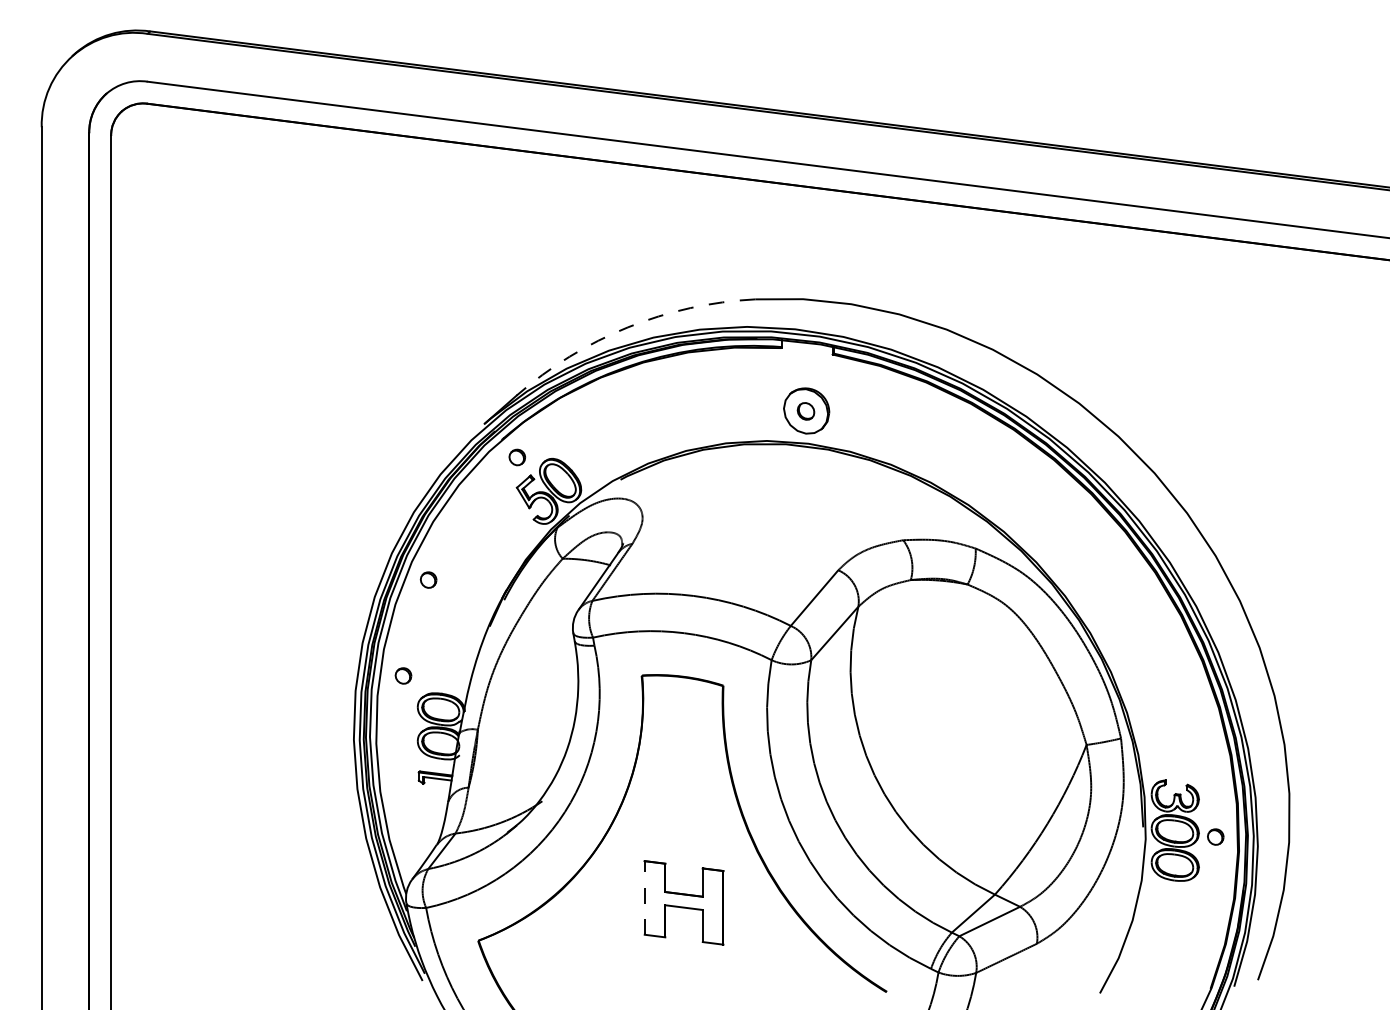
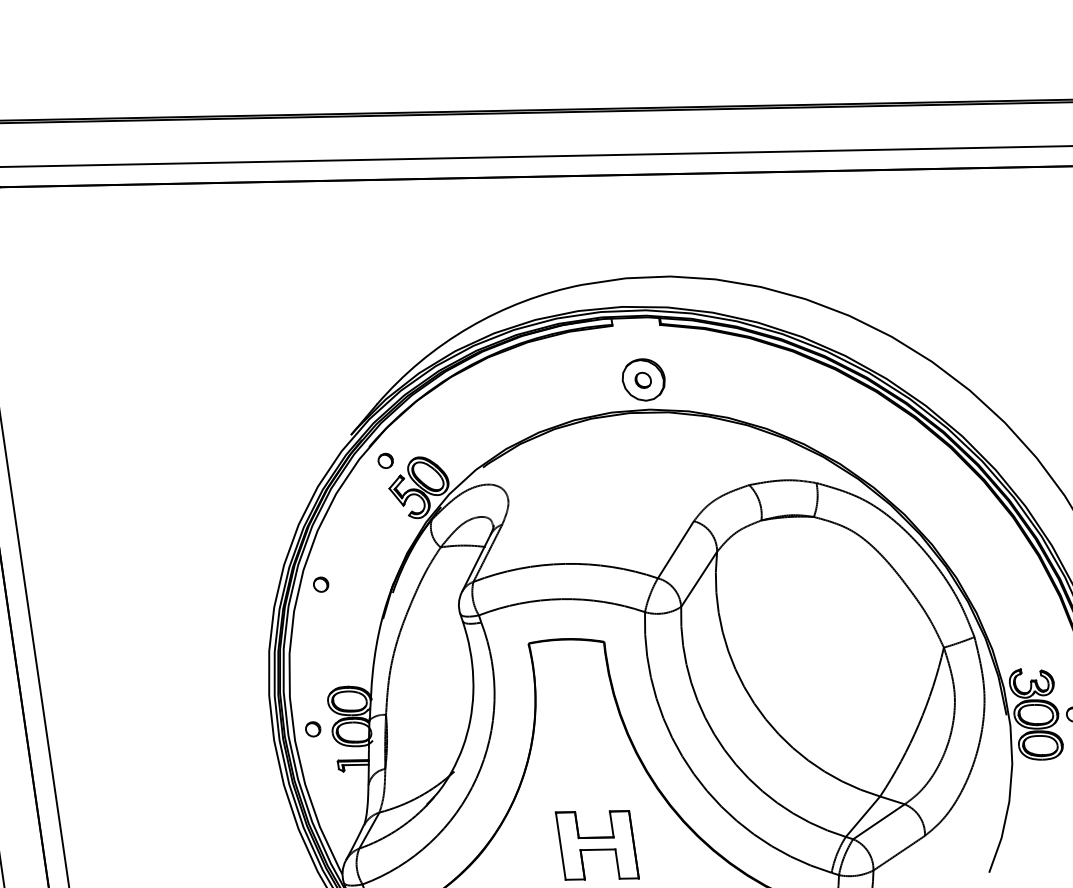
arc: (627, 327) -> (469, 327), dashed -> solid
part: (403, 675) -> (313, 728), moved
line: (644, 897) -> (560, 845), dashed -> solid

